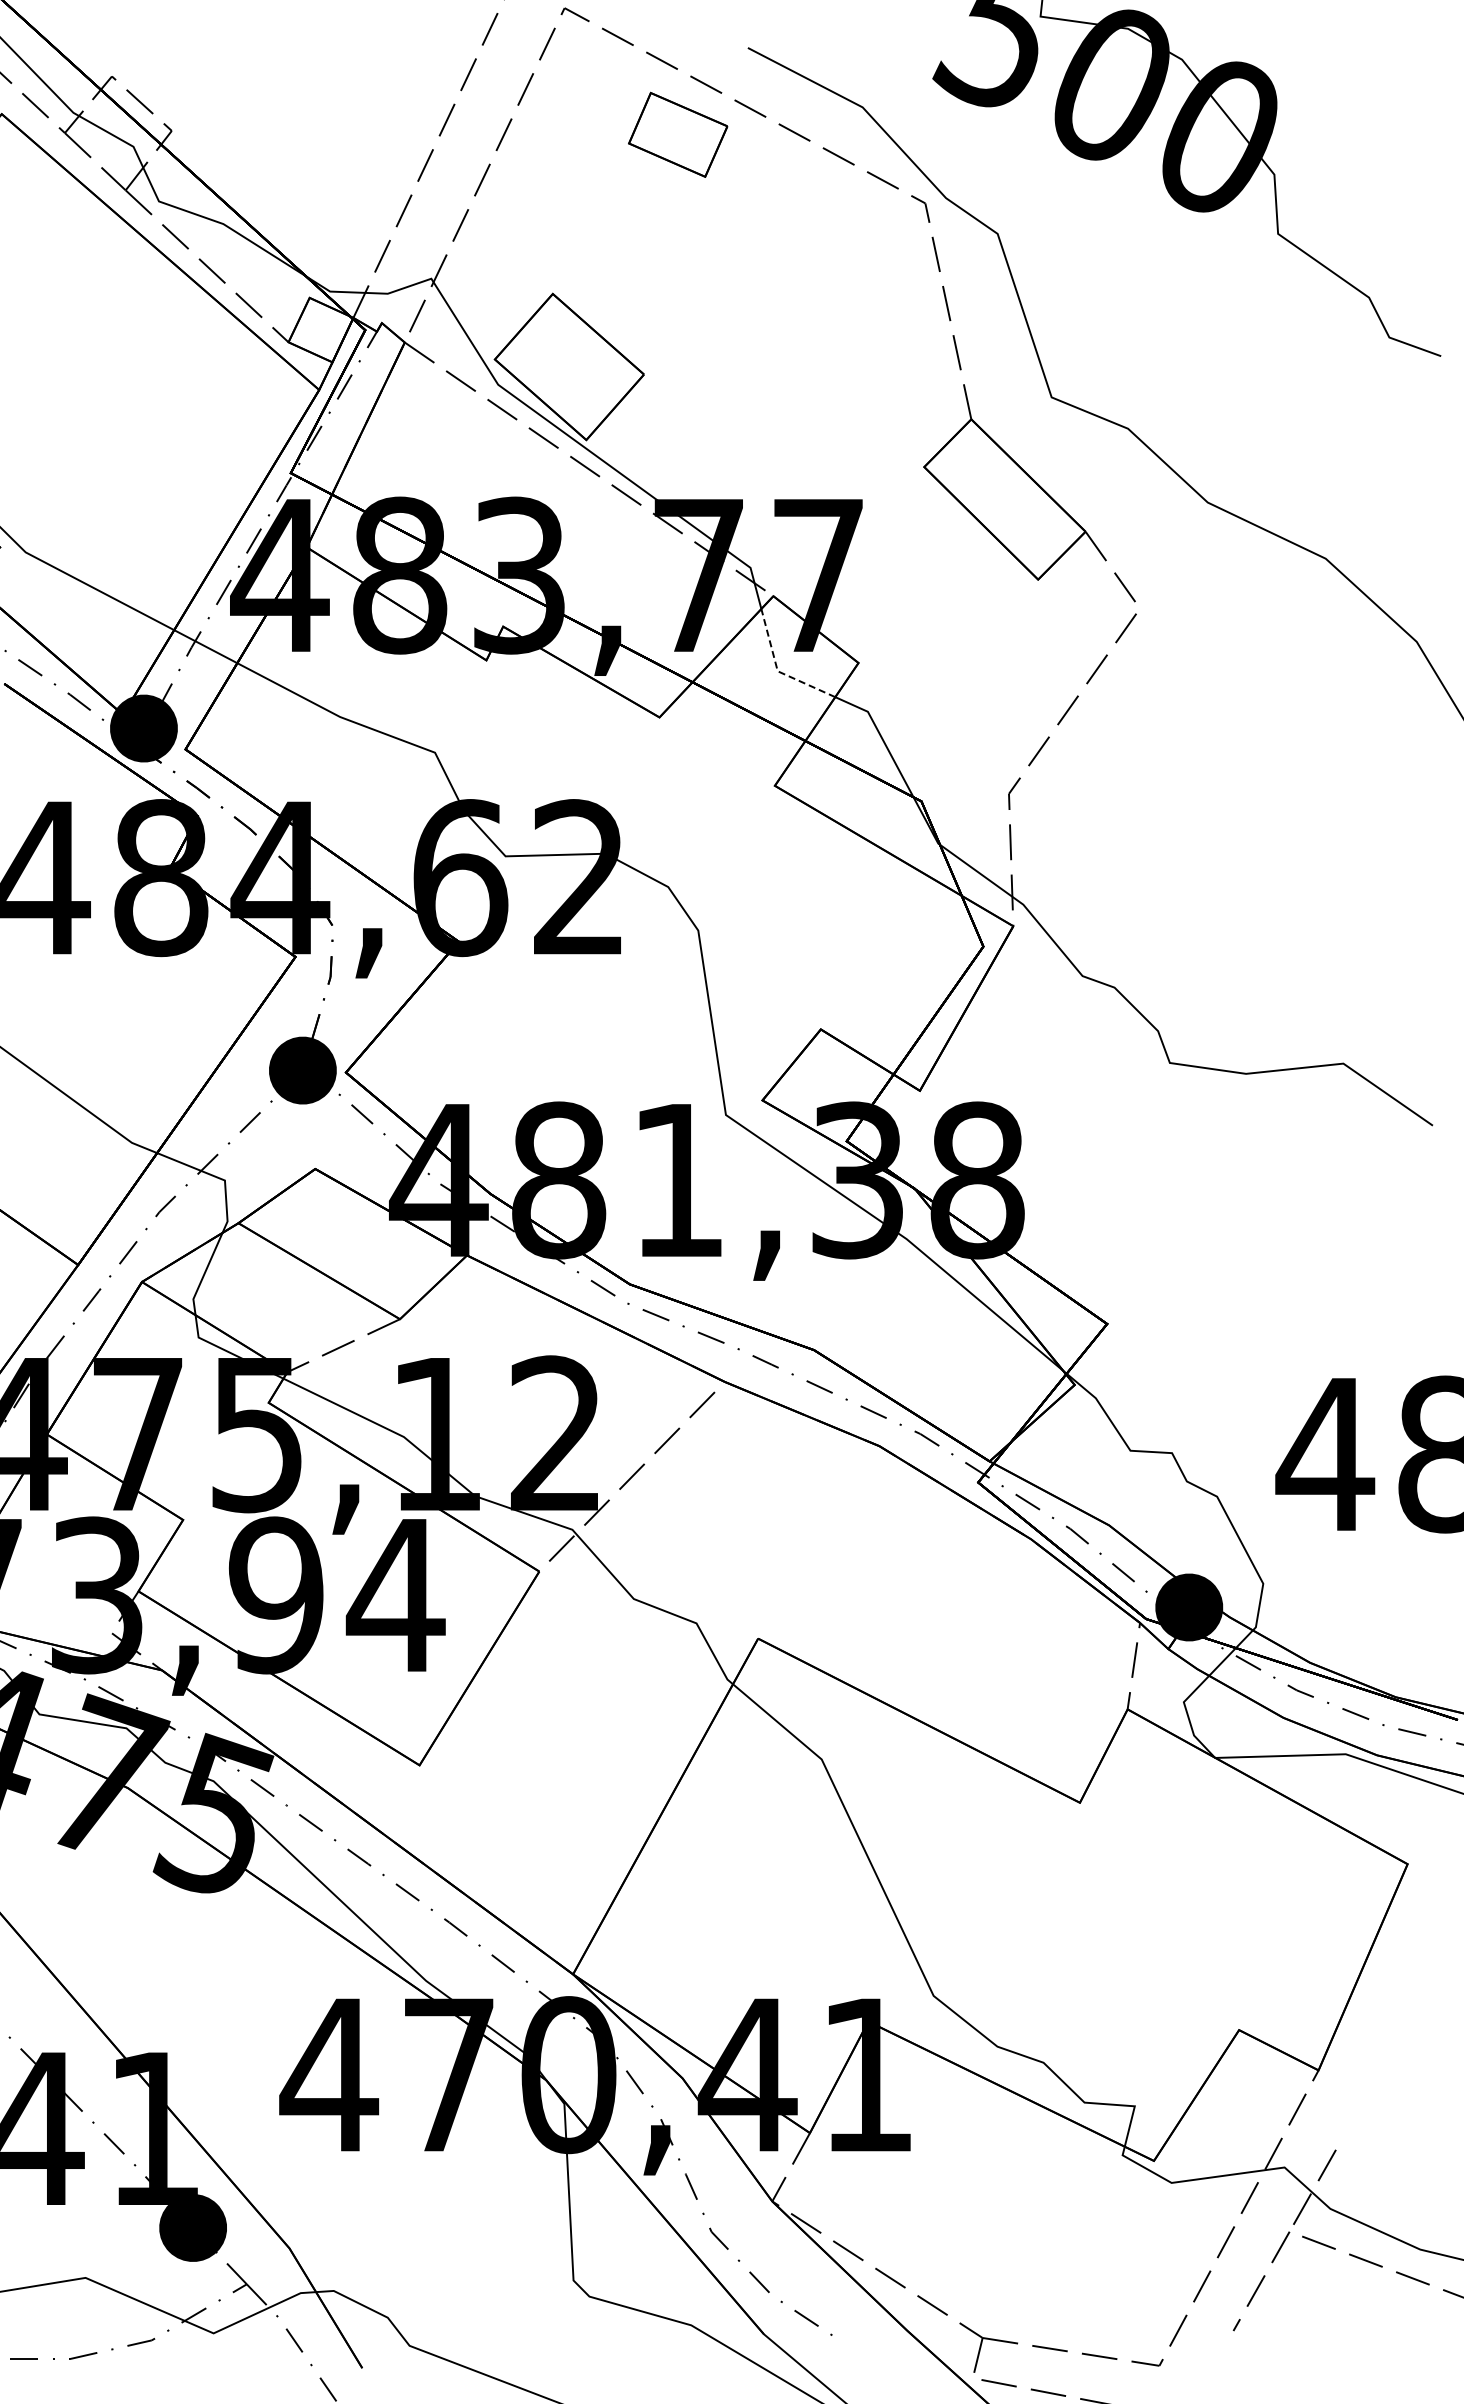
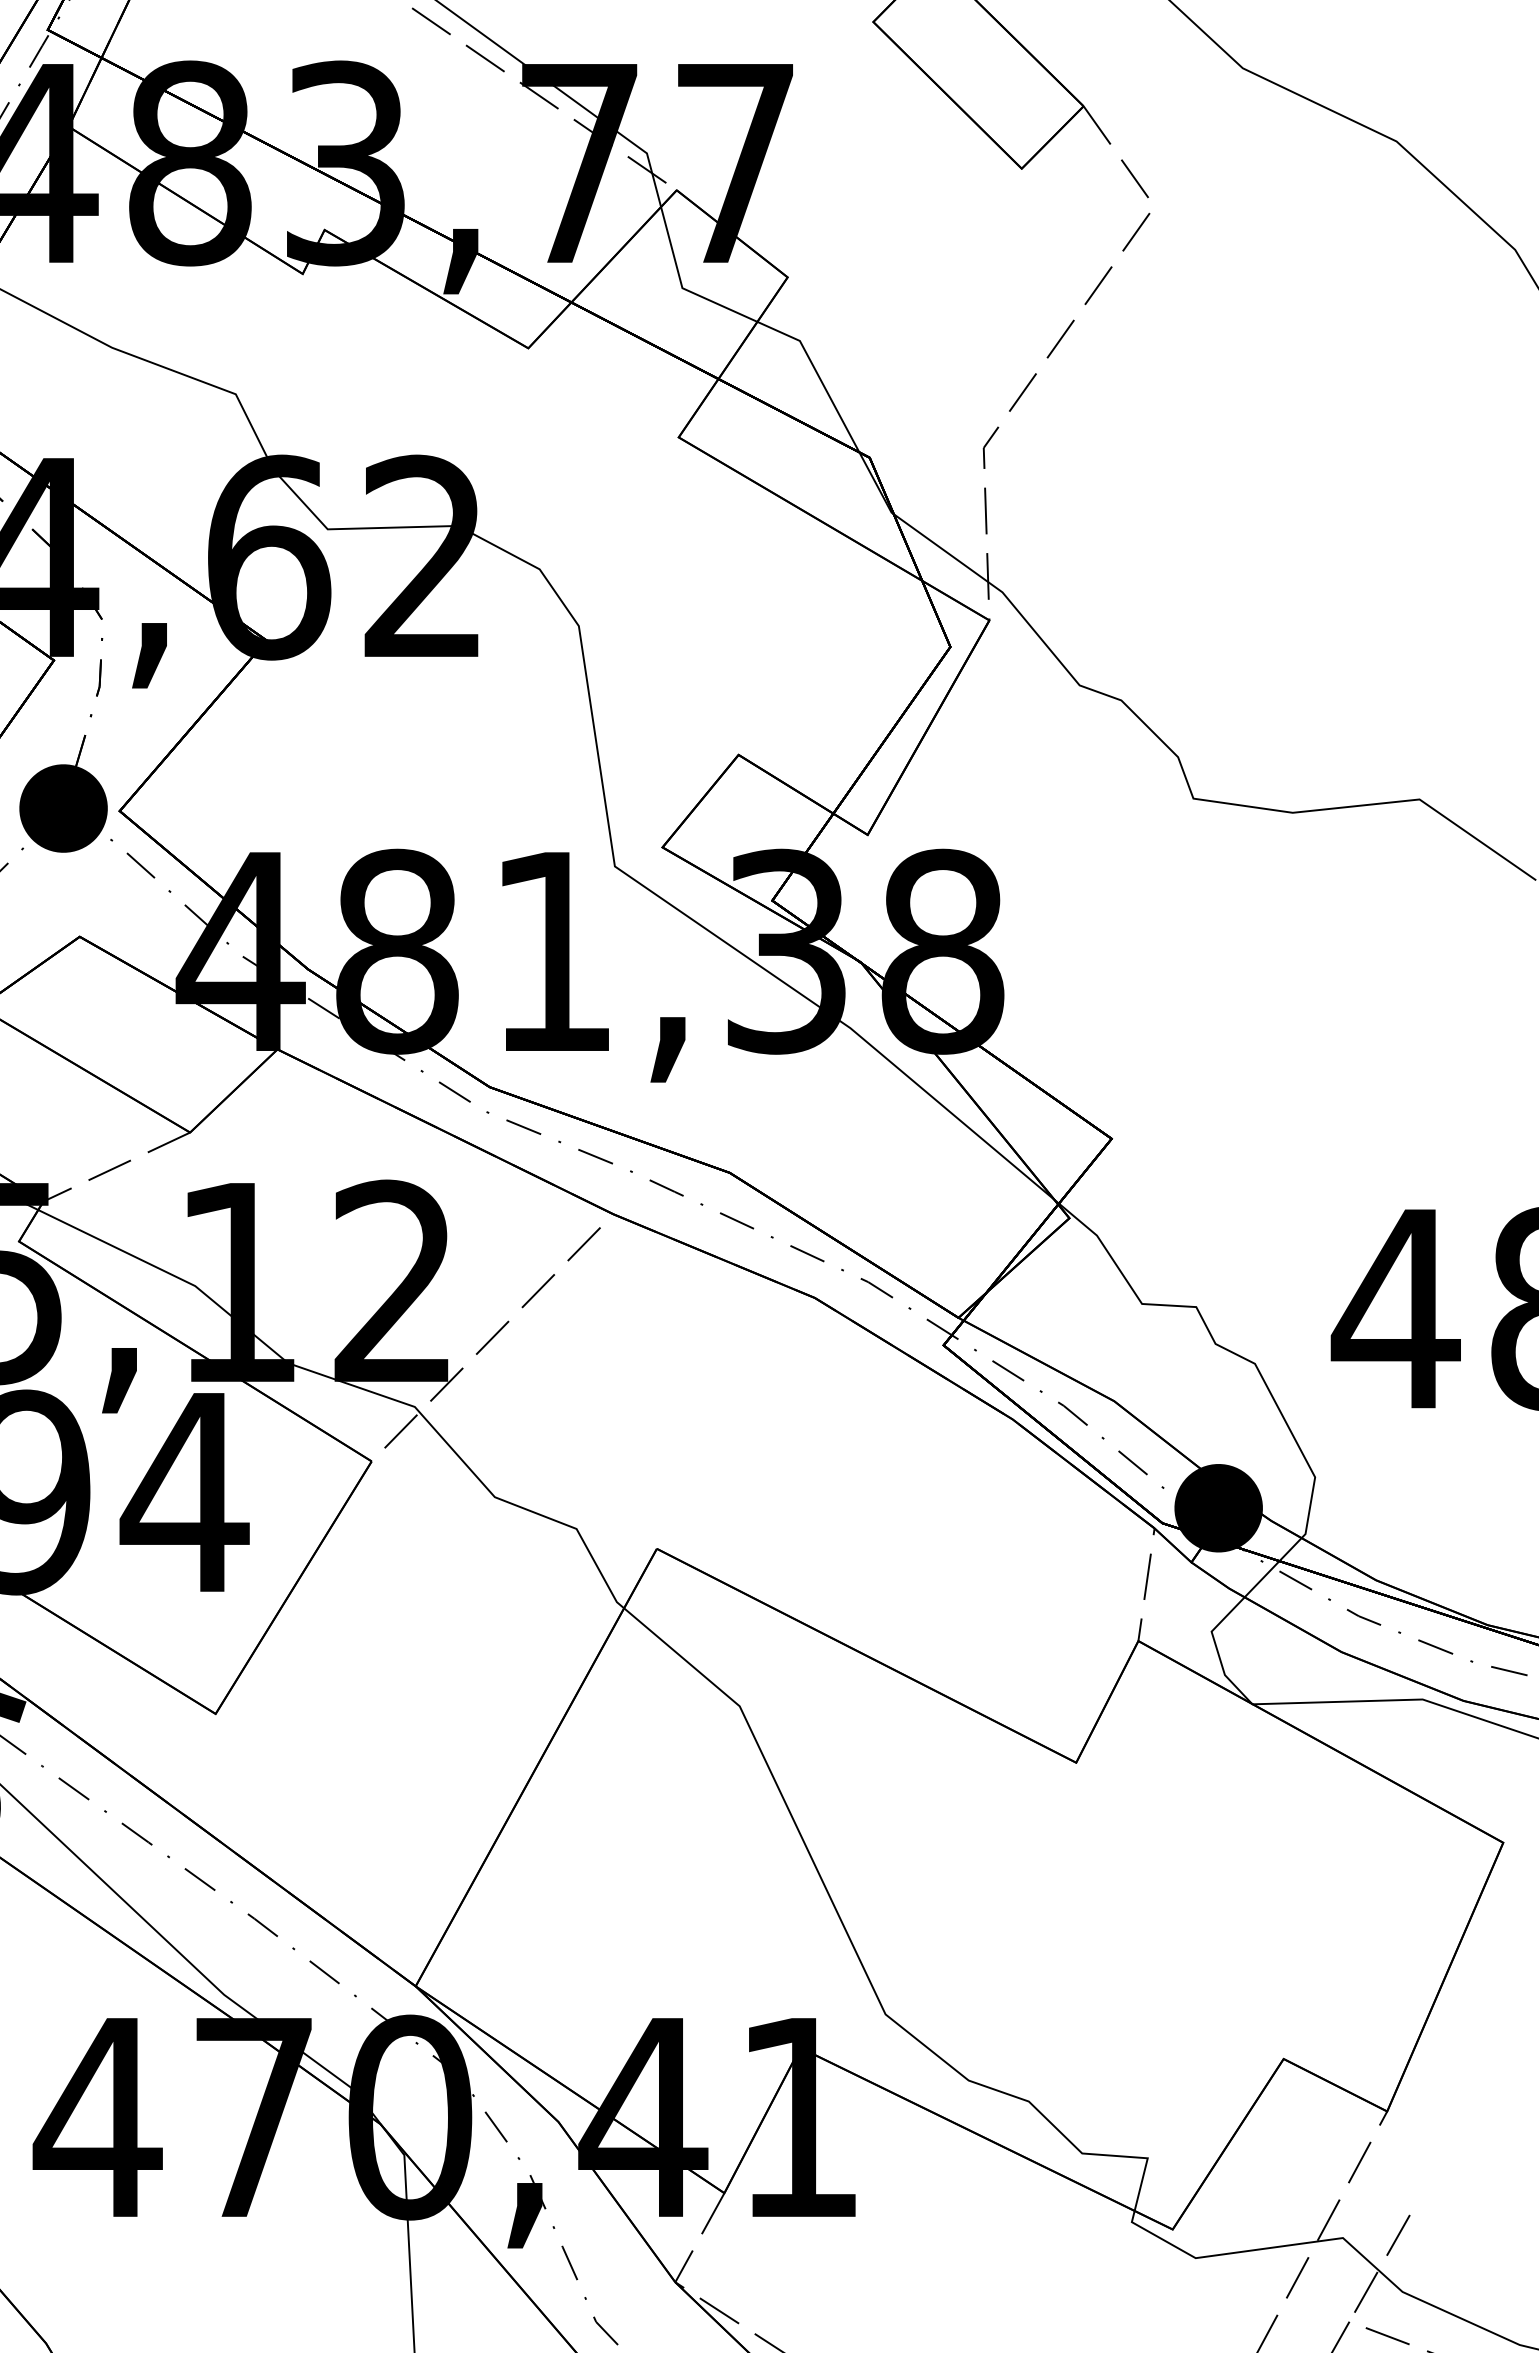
line: (777, 671) -> (682, 288), dashed -> solid

